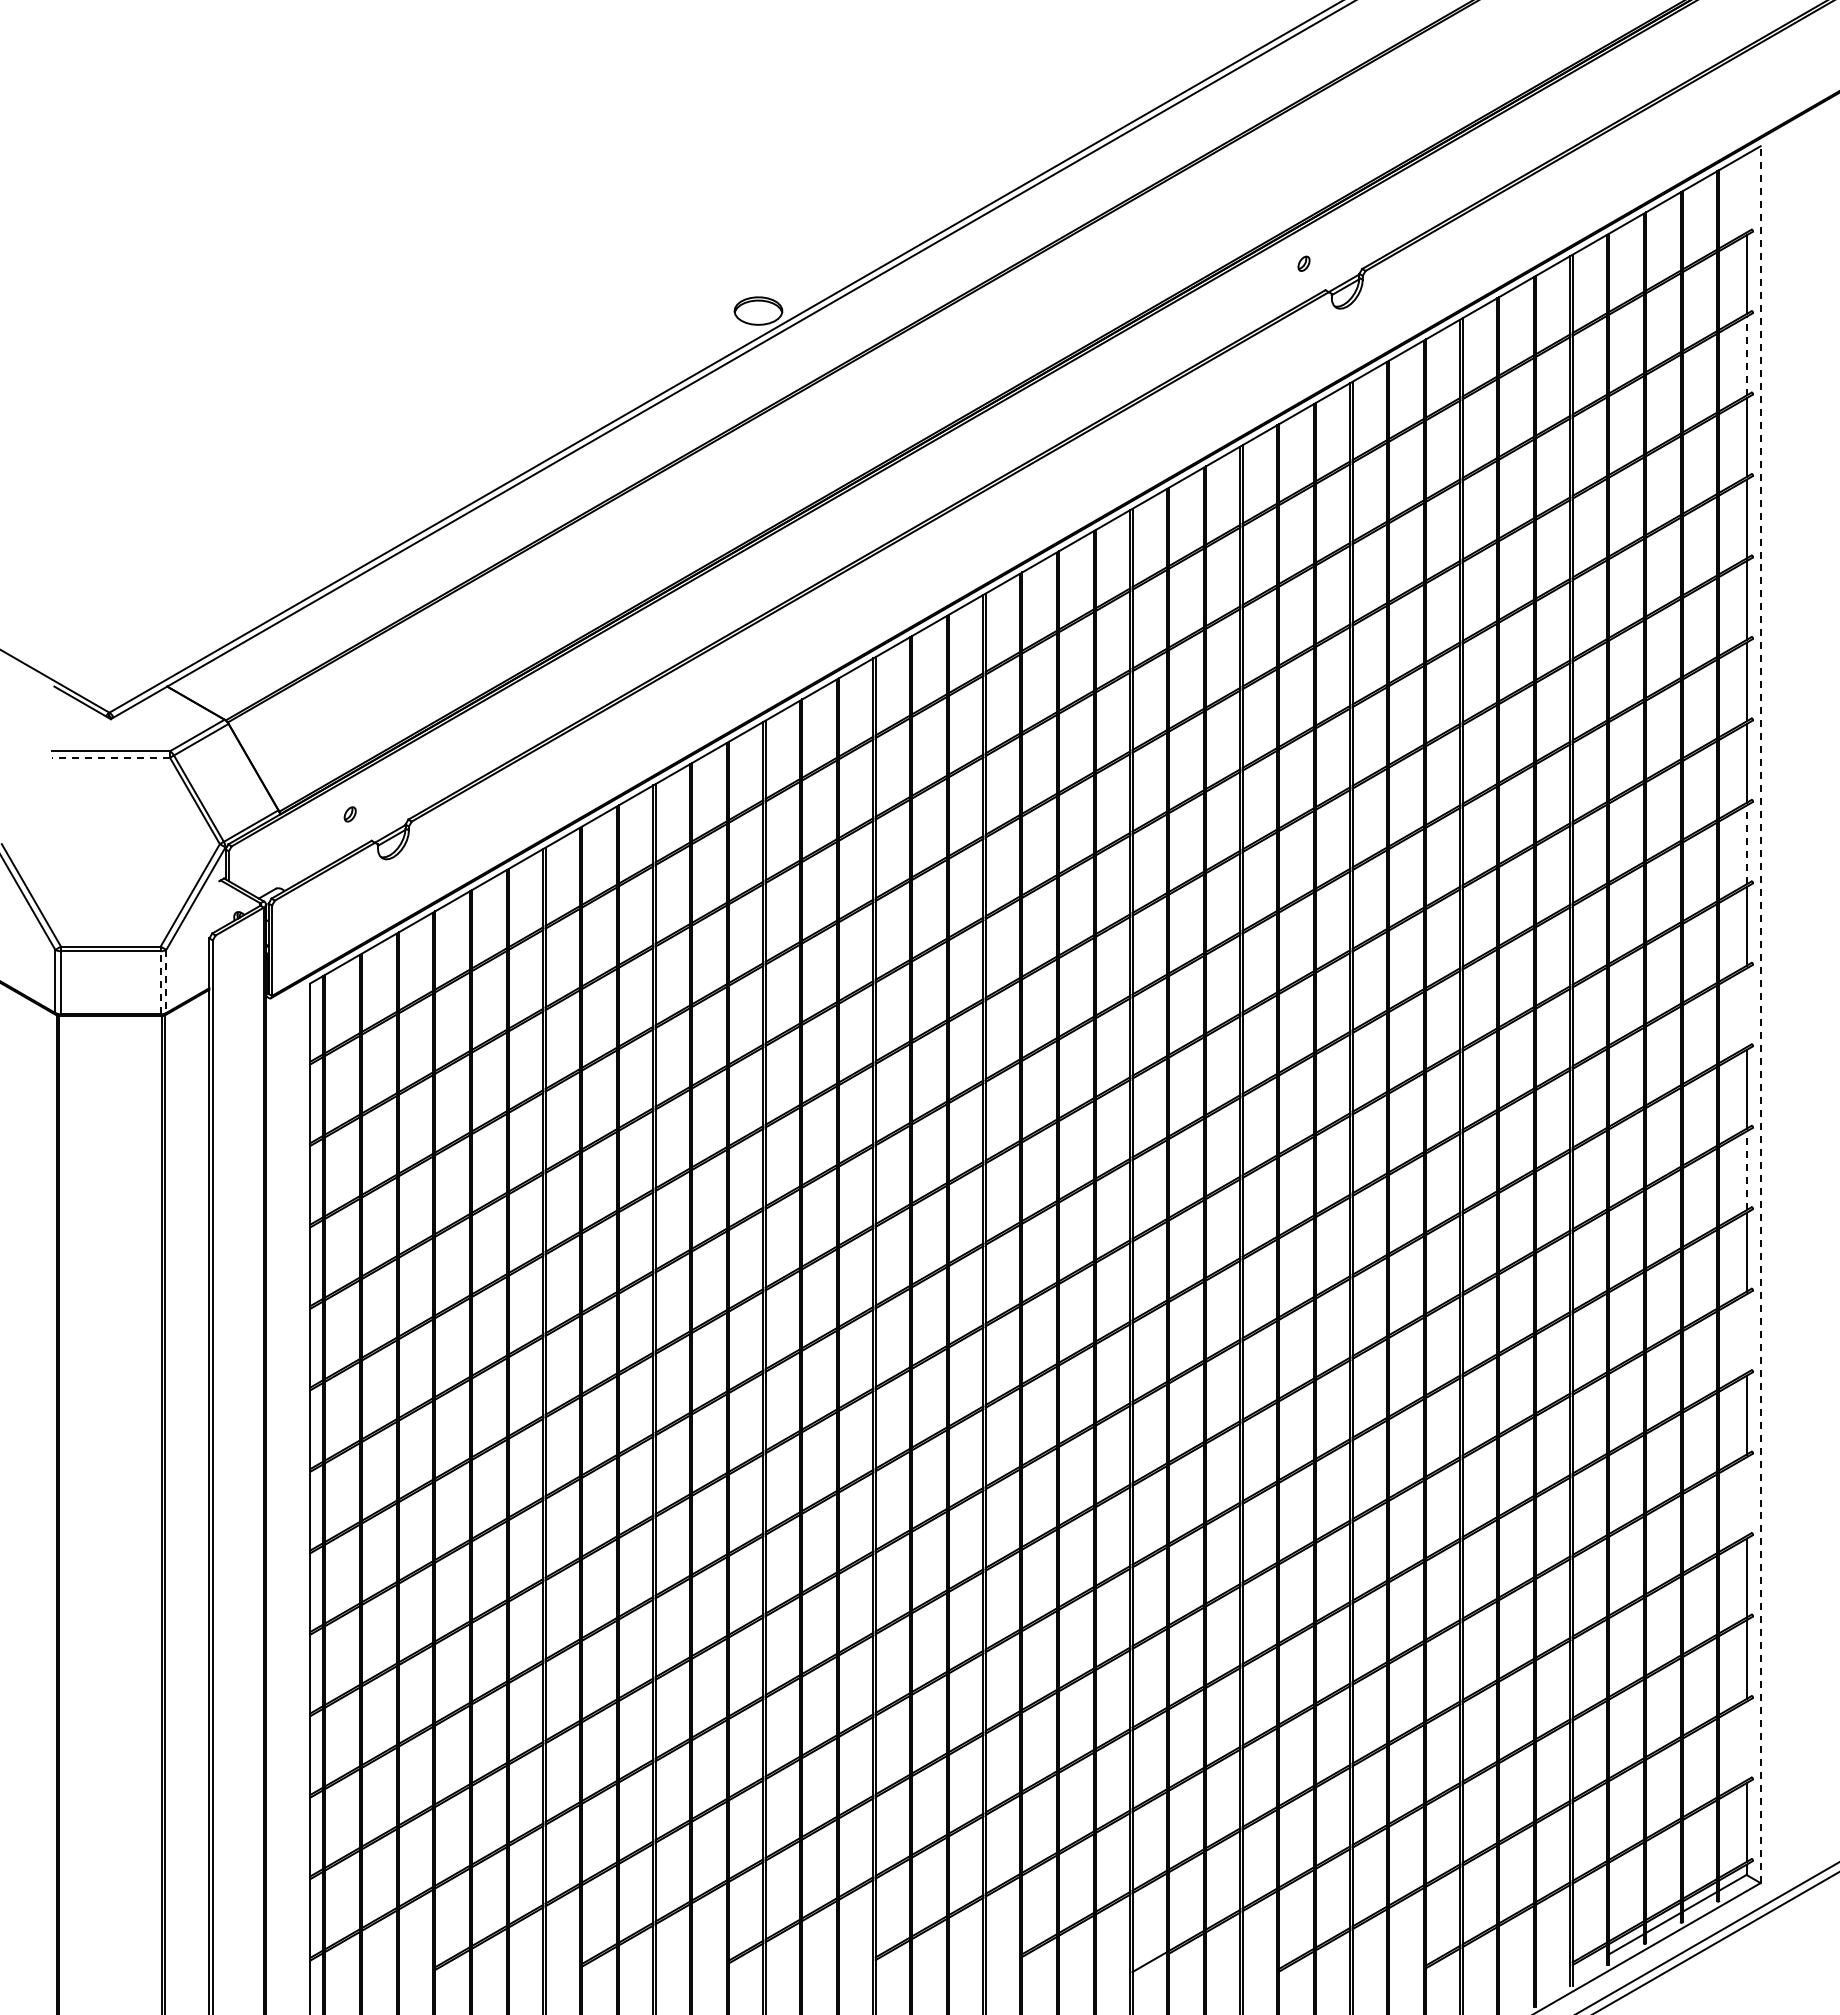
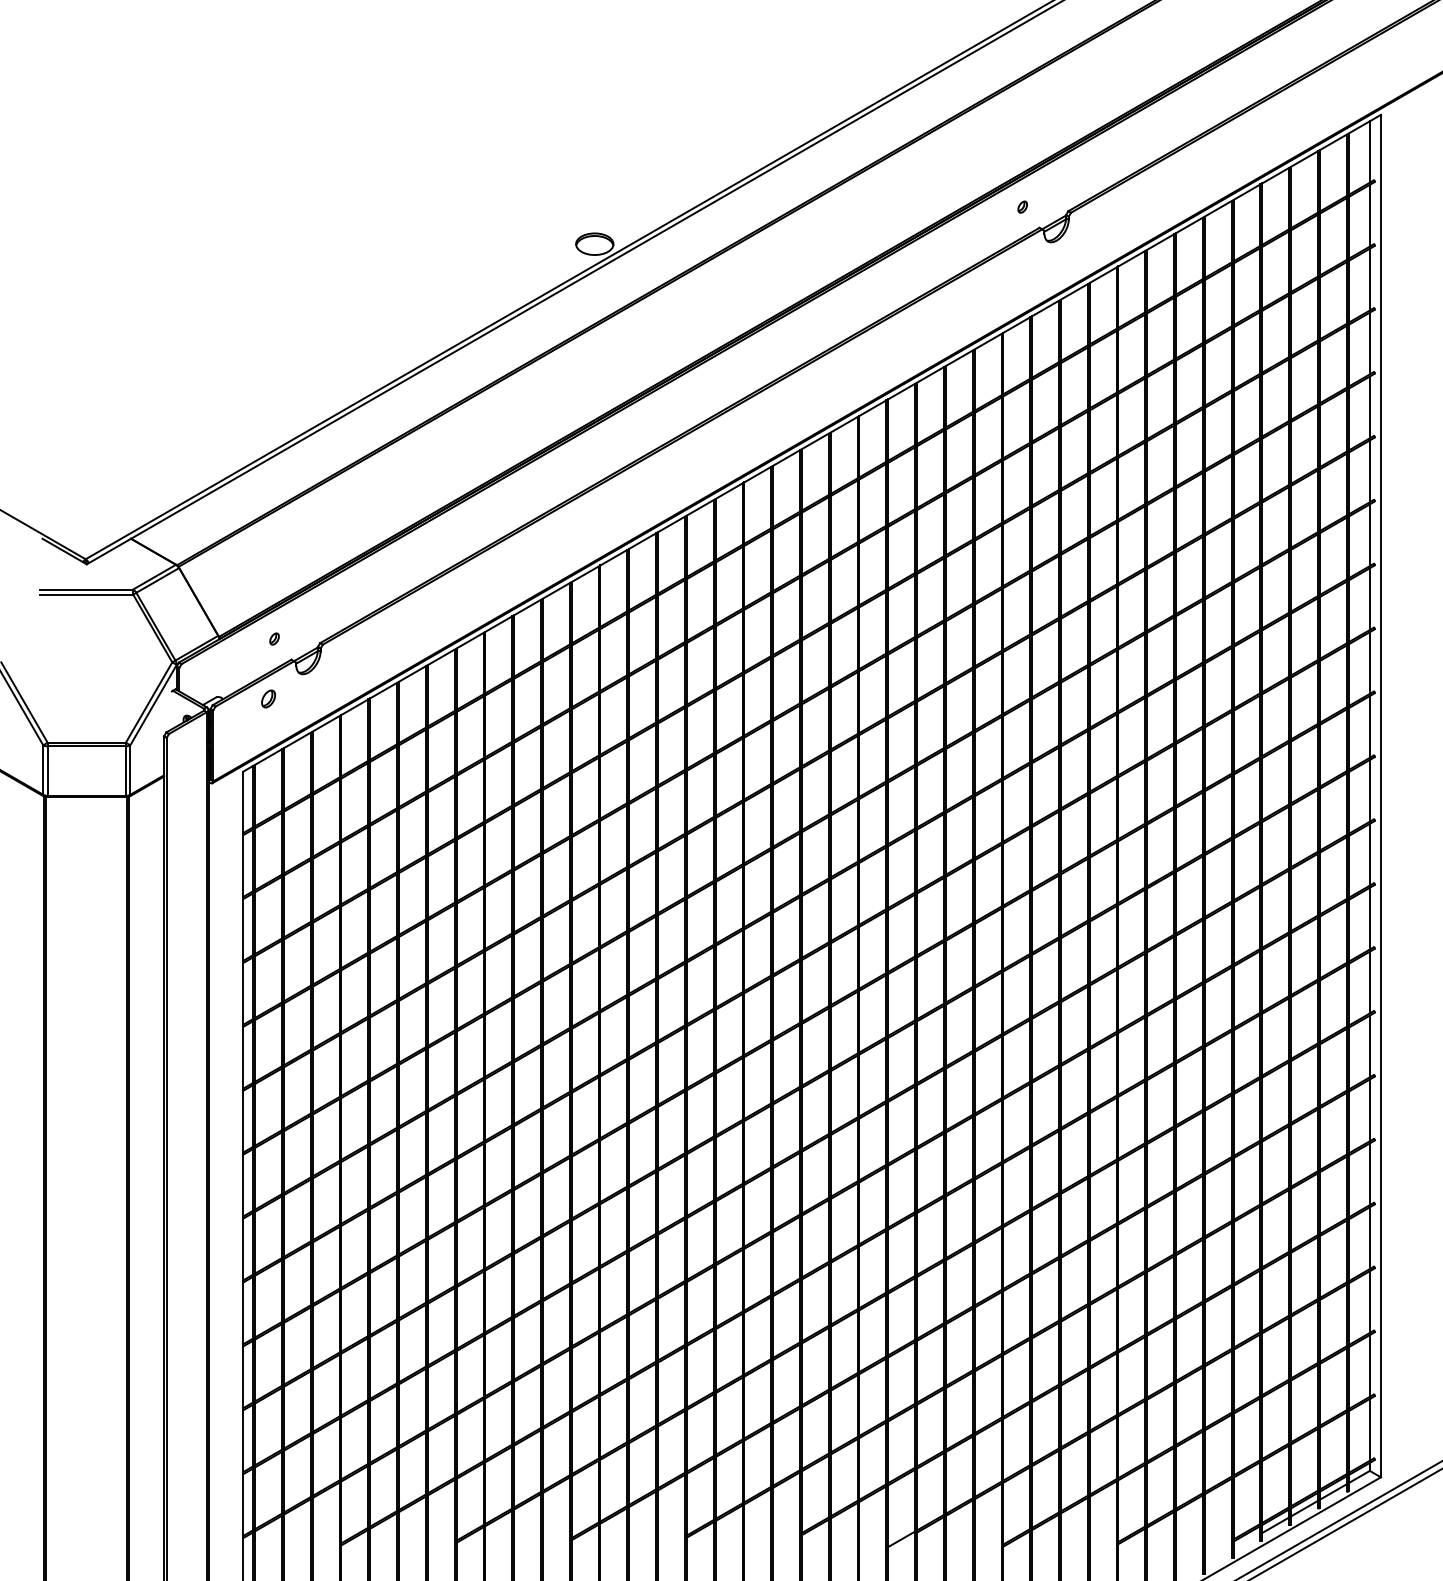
line: (1746, 193) -> (1369, 151), added
line: (1746, 355) -> (1369, 279), dashed -> solid
line: (110, 757) -> (86, 594), dashed -> solid
line: (1746, 844) -> (1369, 662), dashed -> solid
part: (342, 890) -> (268, 698), added
line: (166, 981) -> (130, 770), dashed -> solid
line: (160, 982) -> (125, 770), dashed -> solid
line: (1746, 1007) -> (1369, 790), added
line: (1760, 1014) -> (1380, 795), dashed -> solid
line: (1746, 1170) -> (1369, 918), dashed -> solid
line: (1746, 1333) -> (1369, 1046), added
line: (1746, 1496) -> (1369, 1174), added
line: (1746, 1740) -> (1369, 1365), added

